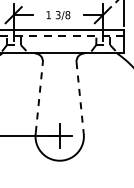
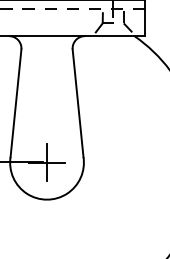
line: (39, 97) -> (16, 103), dashed -> solid
line: (80, 97) -> (78, 103), dashed -> solid

